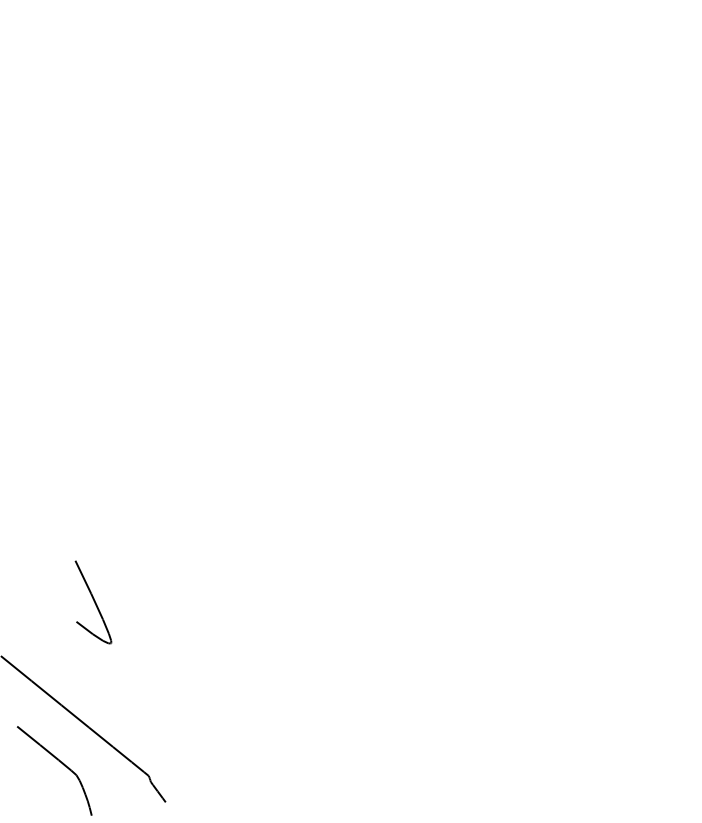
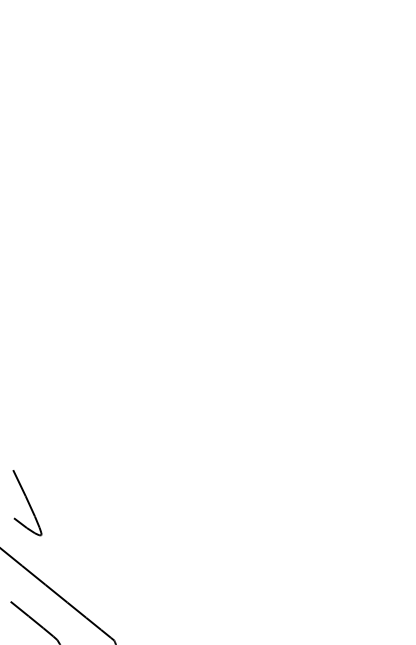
part: (93, 602) -> (27, 503), moved

